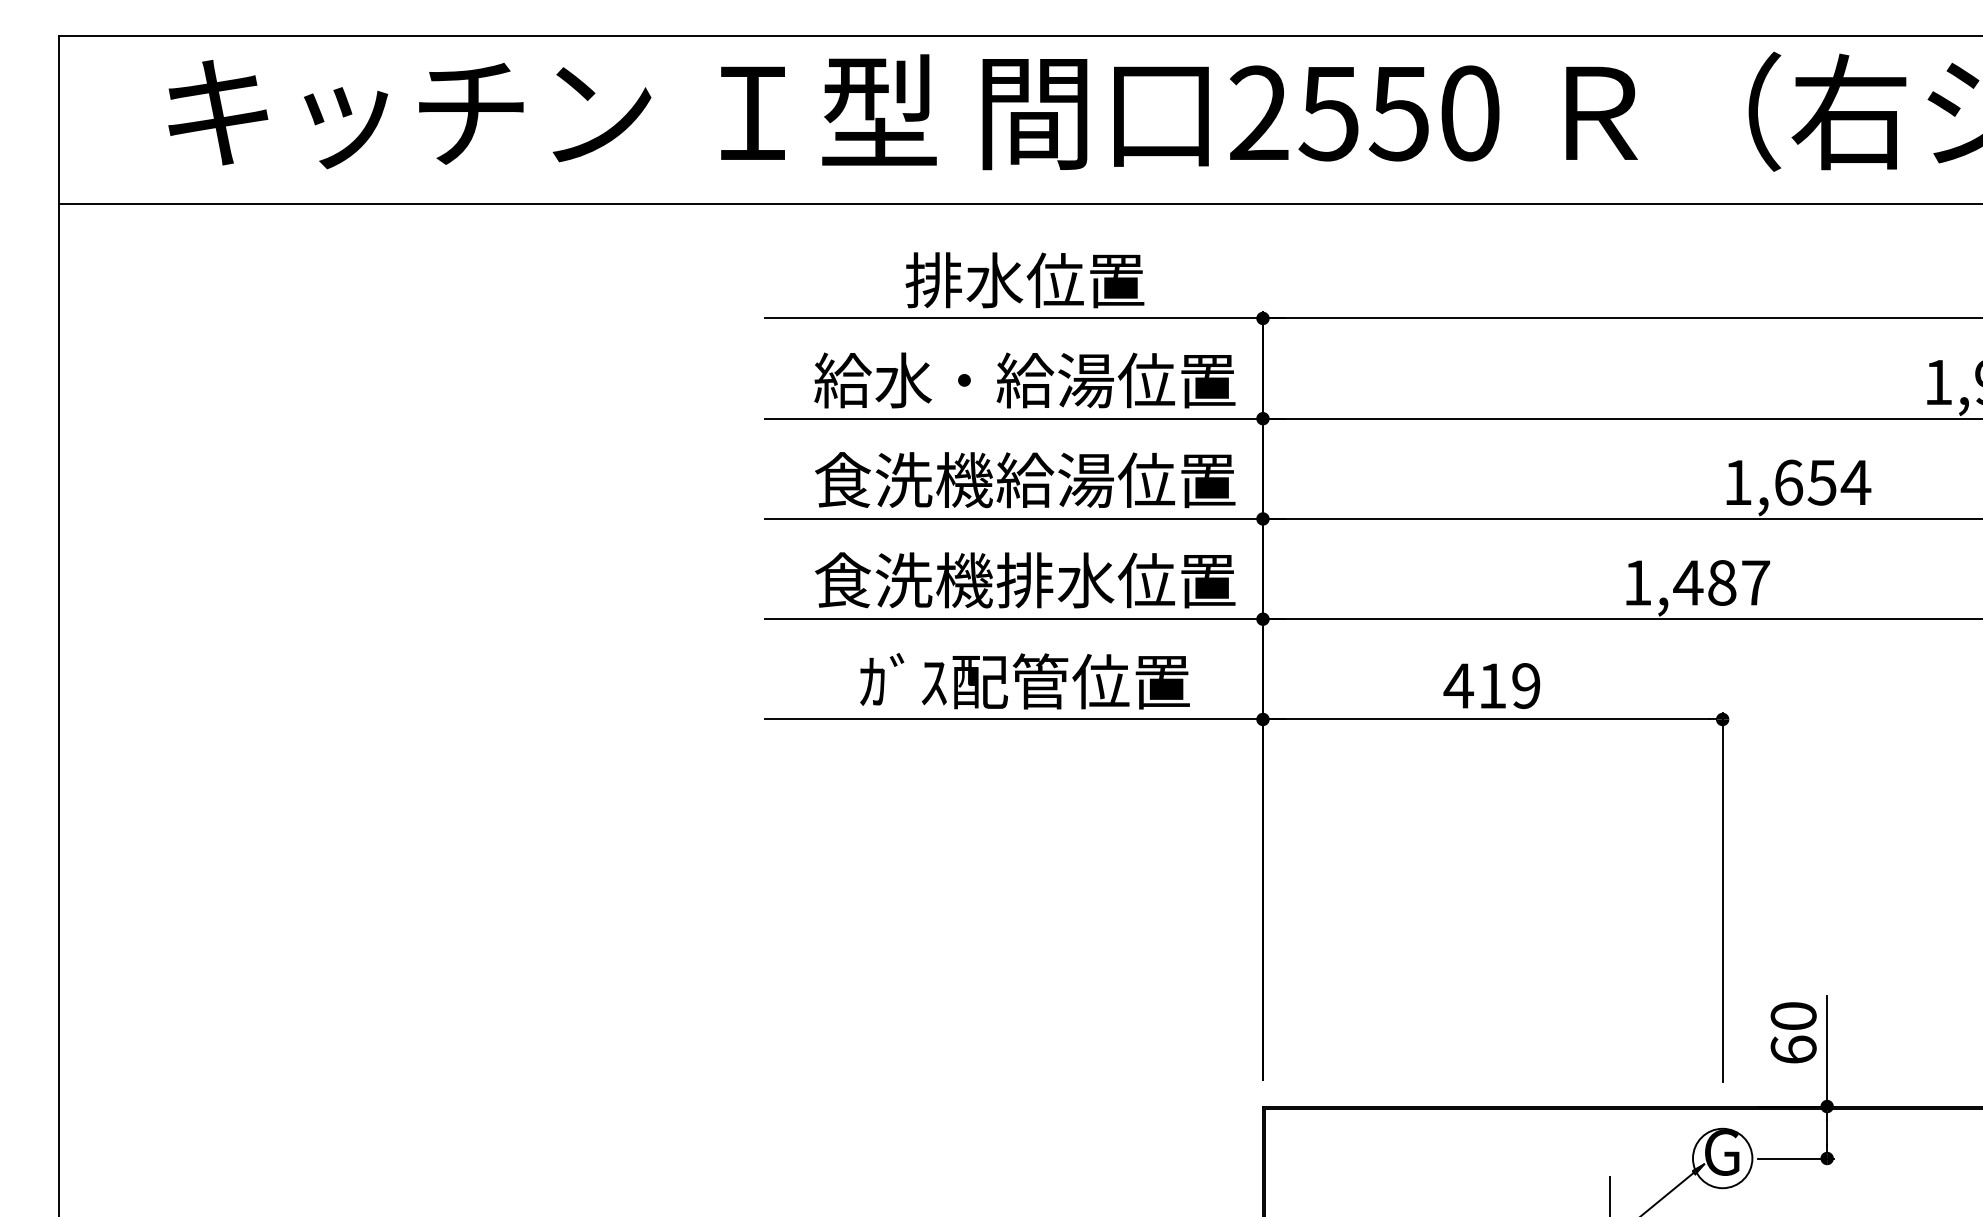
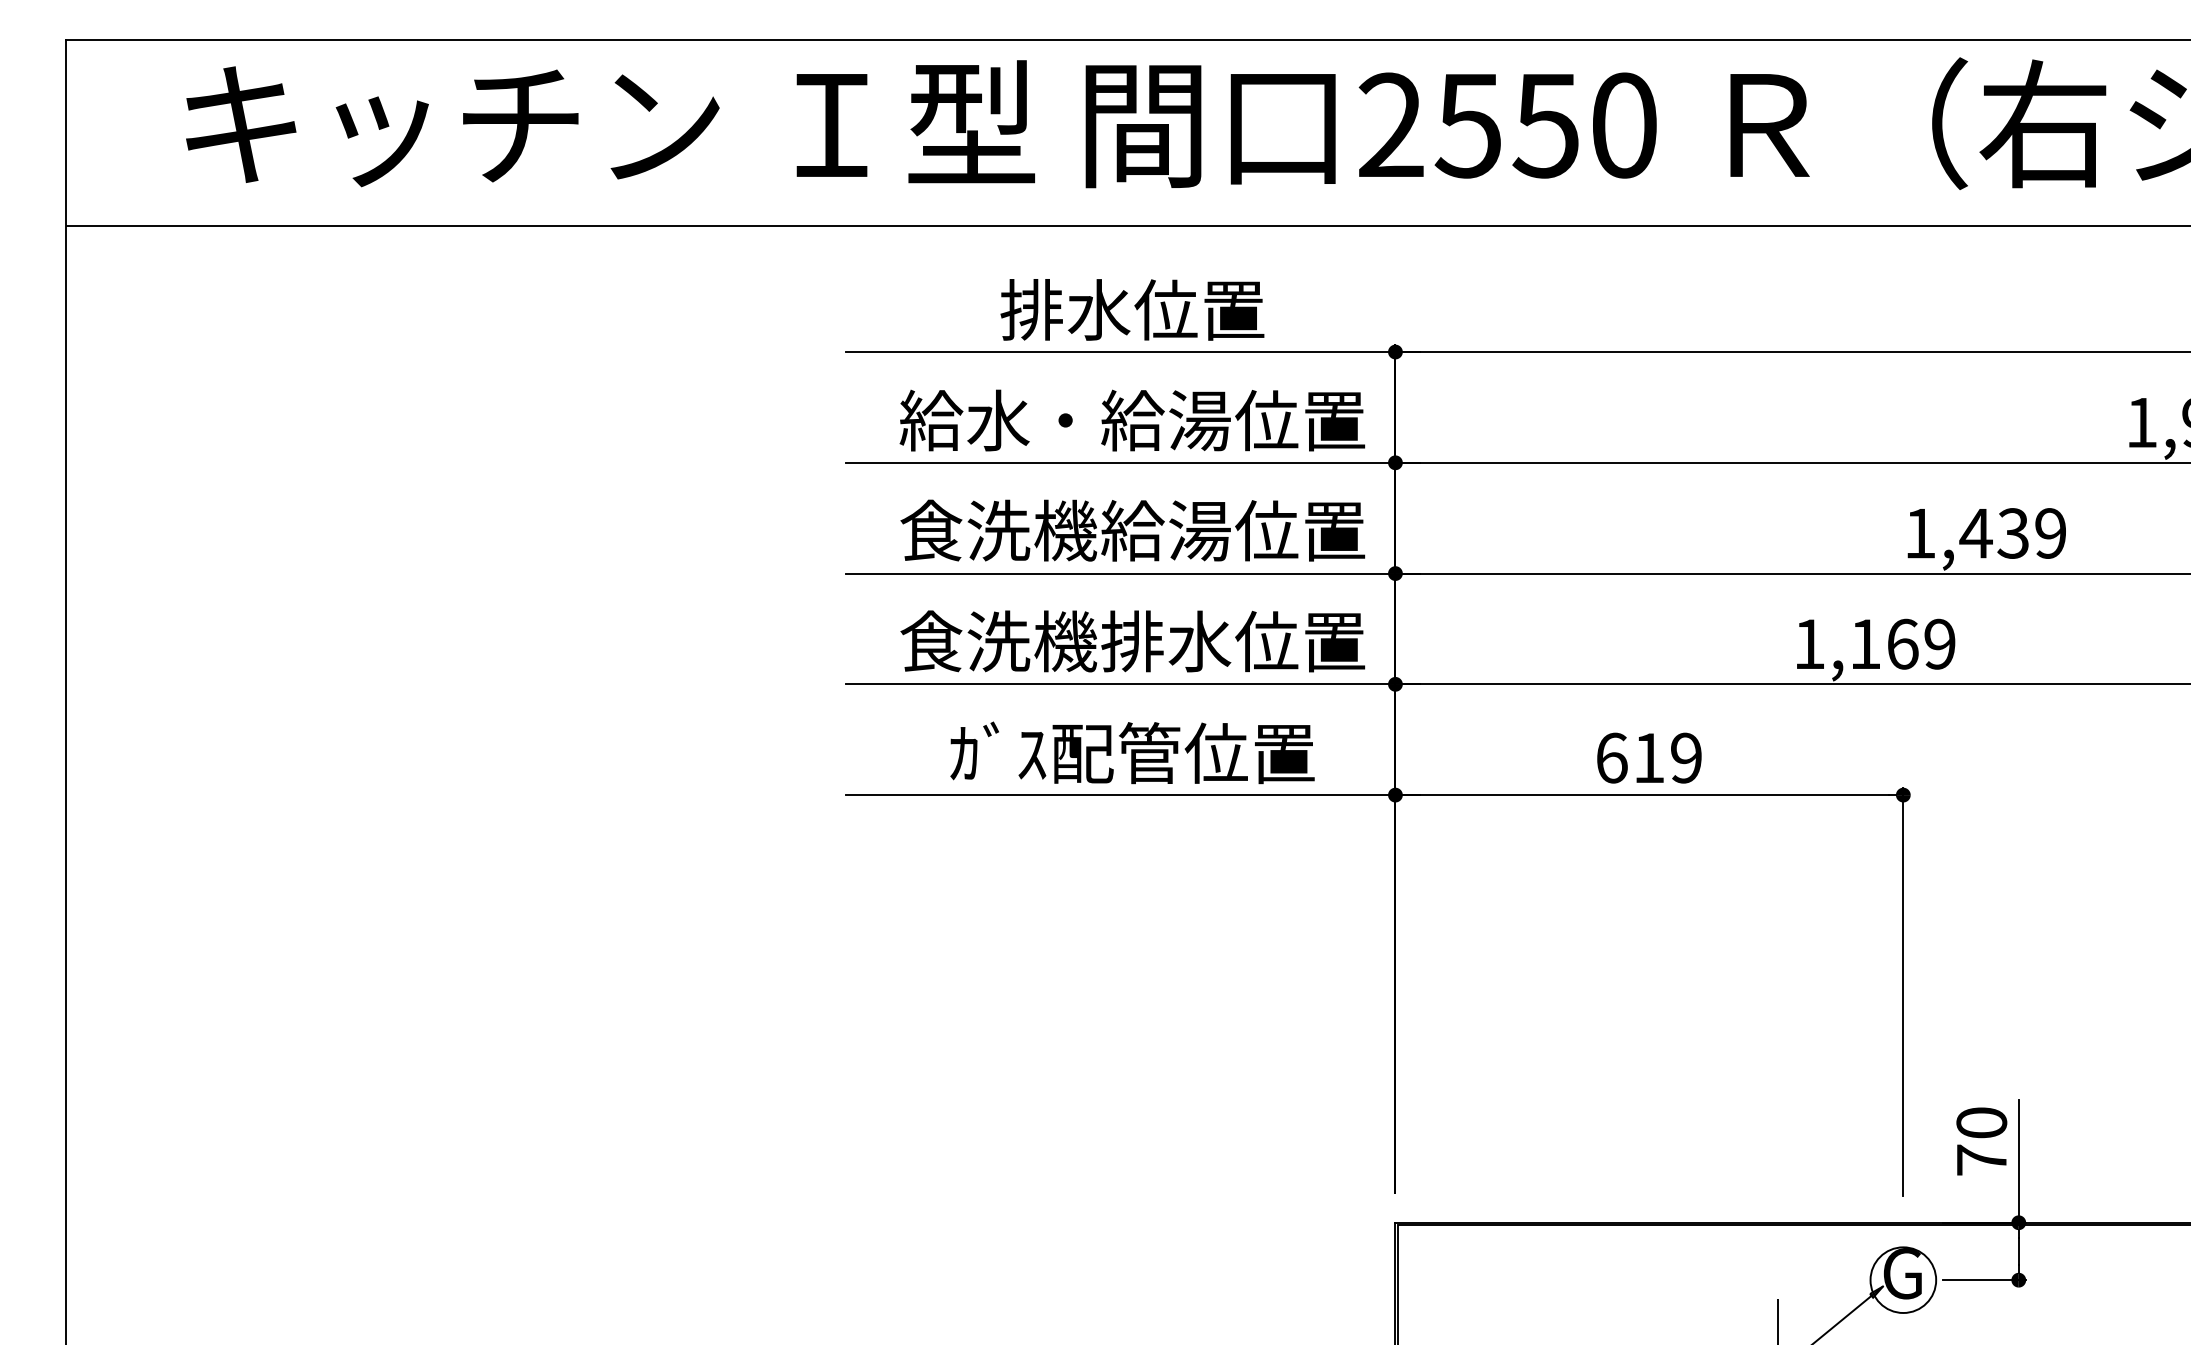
text: (1822, 482) -> (2013, 533), 1,654 -> 1,439
text: (1721, 582) -> (1901, 643), 1,487 -> 1,169
text: (1458, 685) -> (1611, 757), 419 -> 619
text: (1793, 1049) -> (1981, 1159), 60 -> 70

